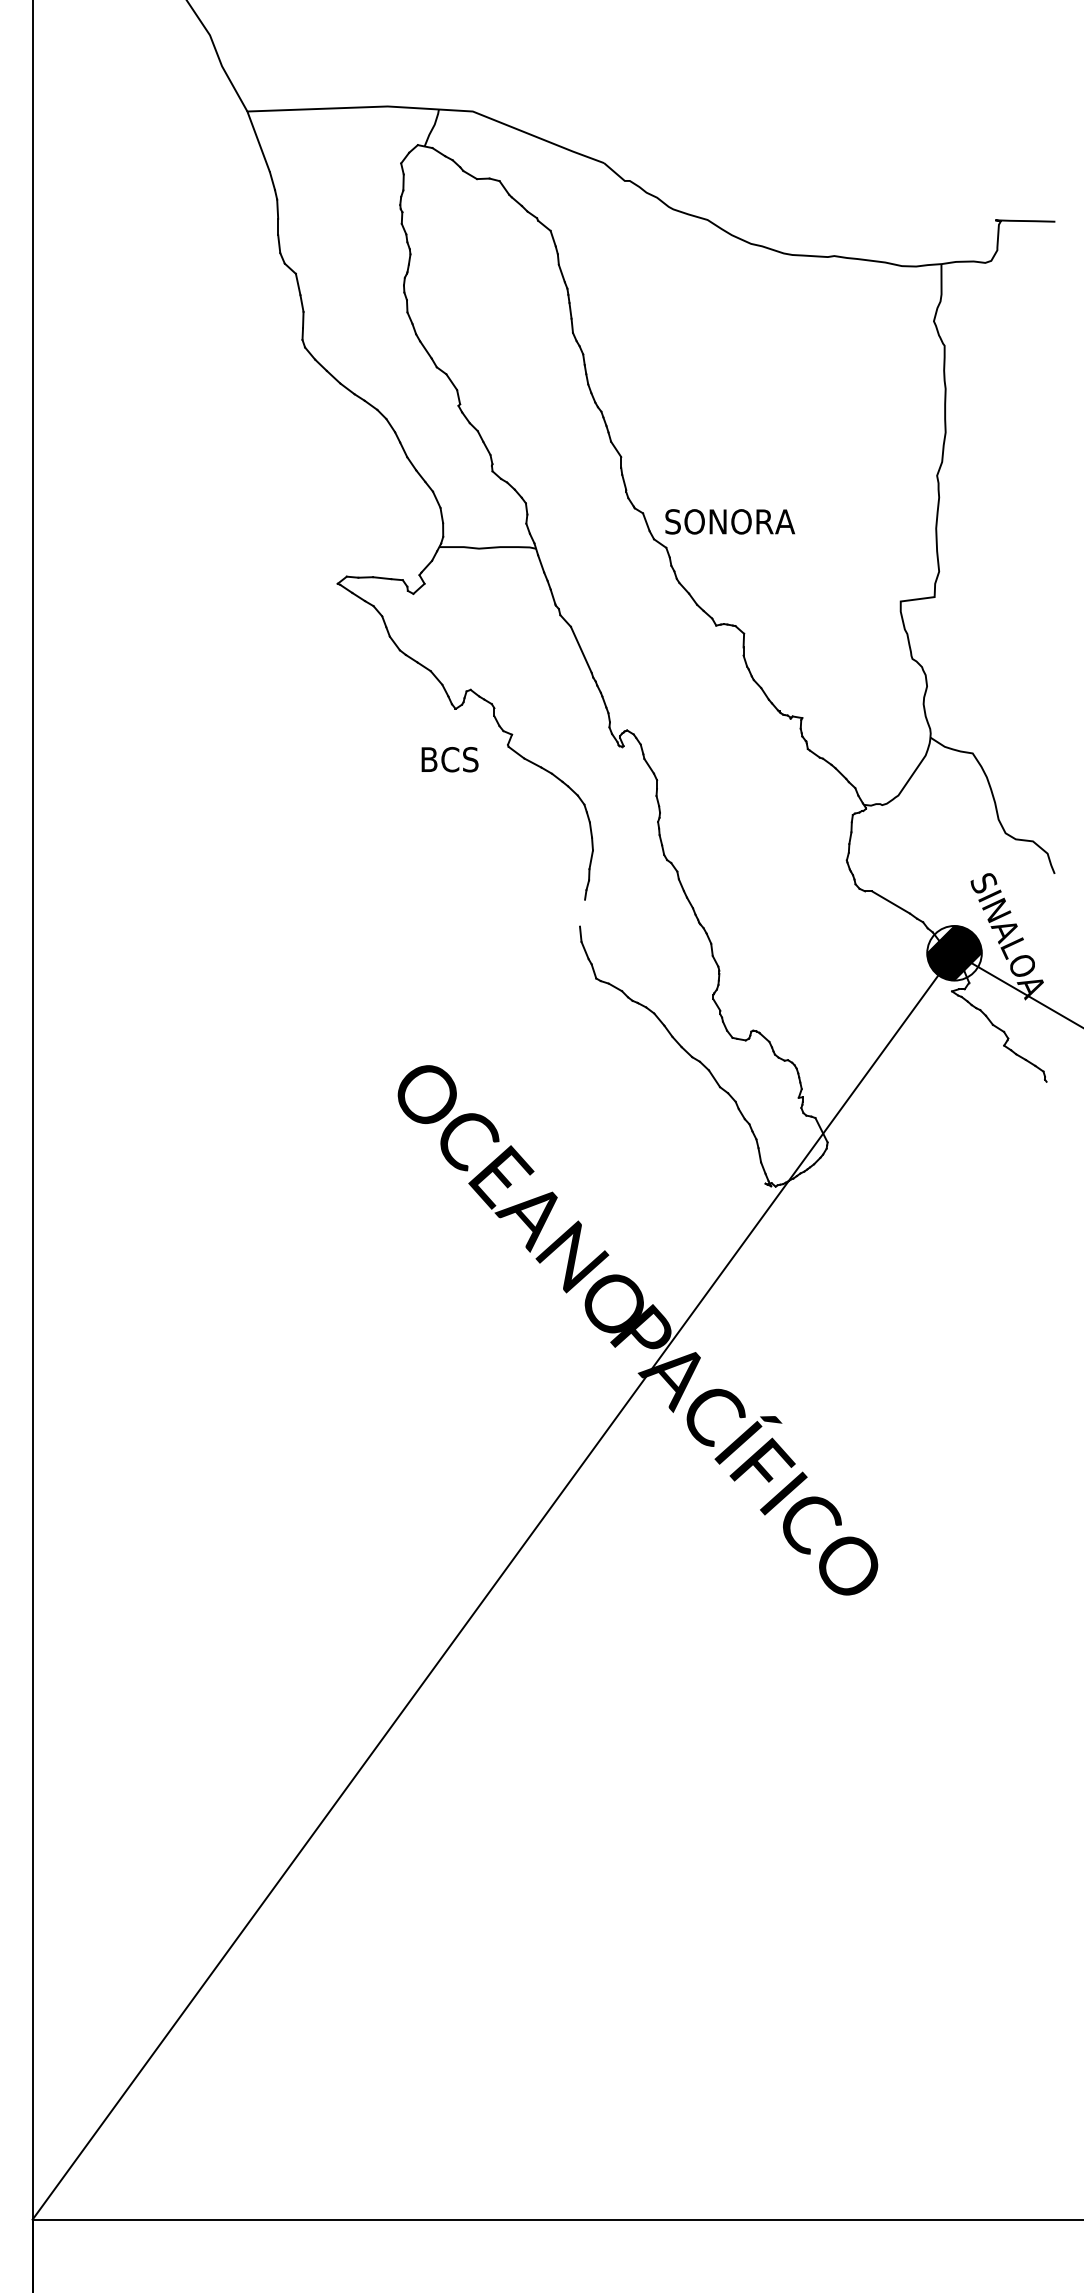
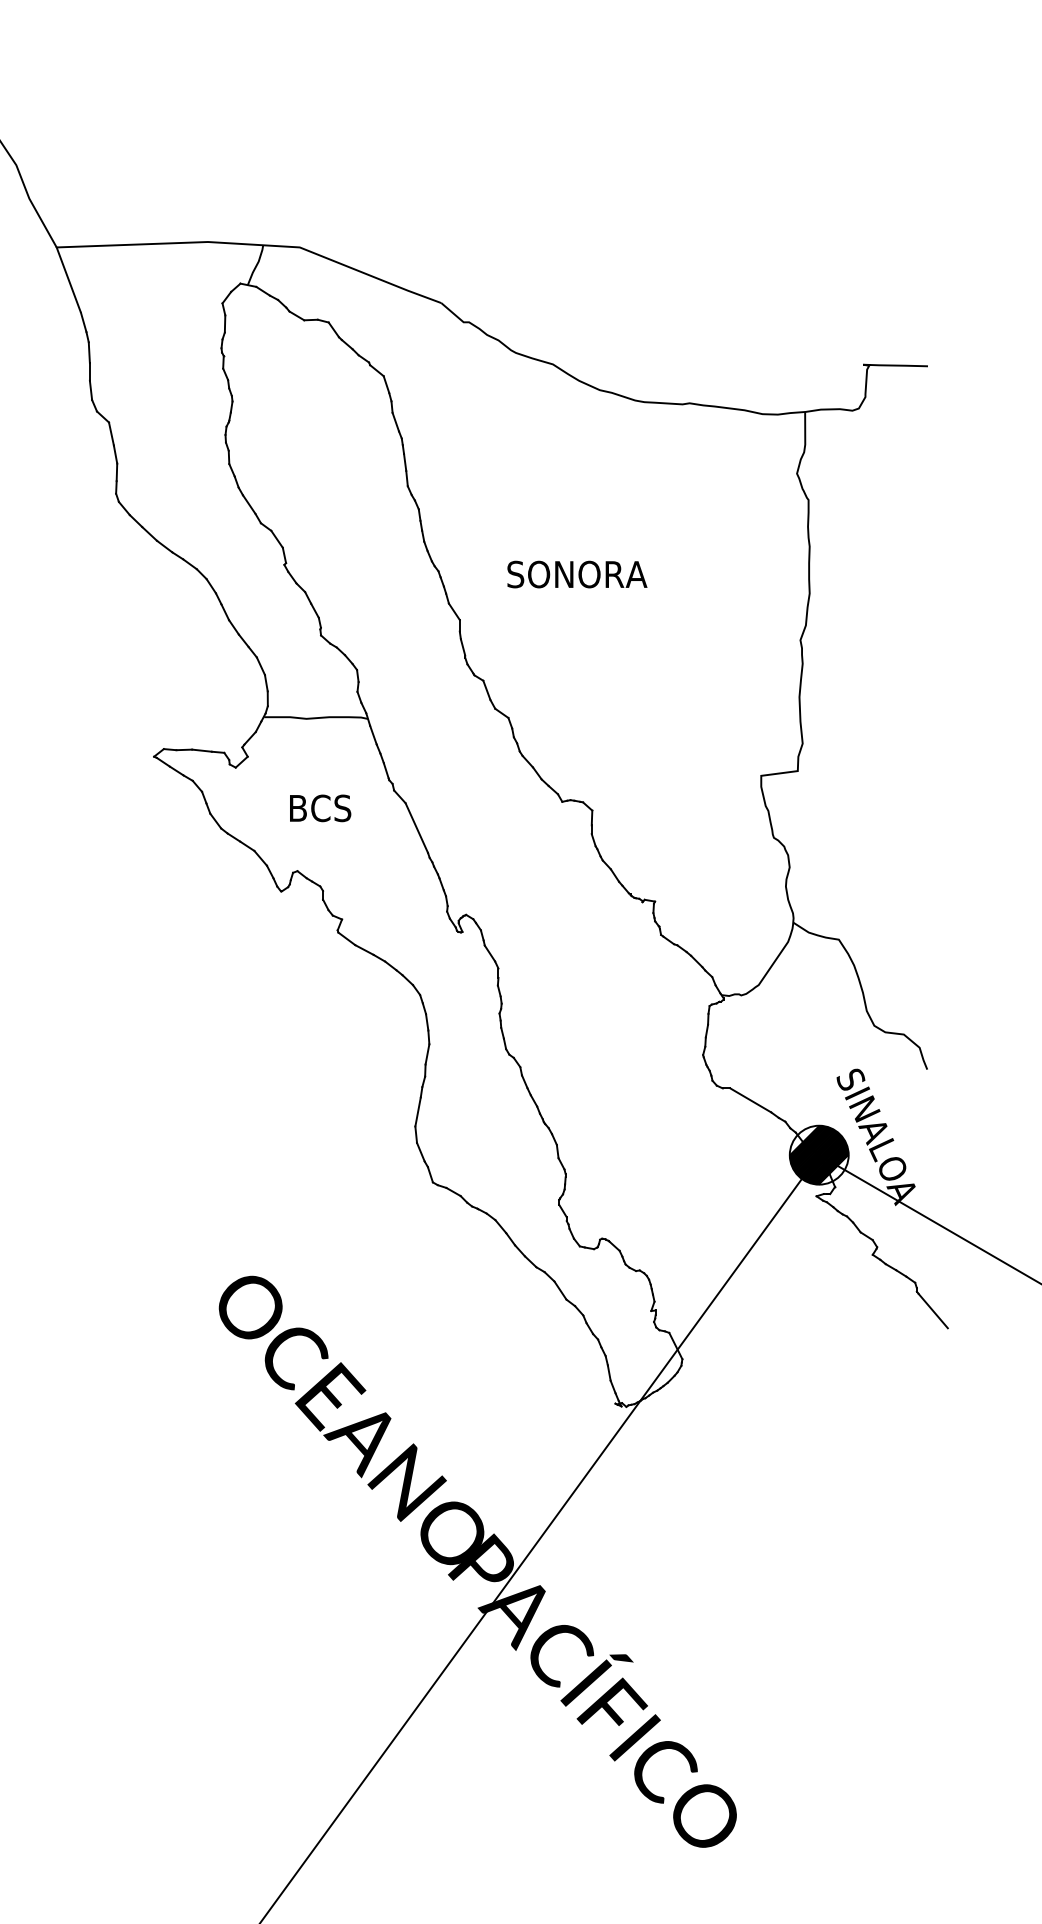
text: (730, 521) -> (577, 574), moved
text: (449, 759) -> (319, 808), moved
line: (582, 912) -> (418, 1111), added
line: (1059, 1097) -> (932, 1310), added

